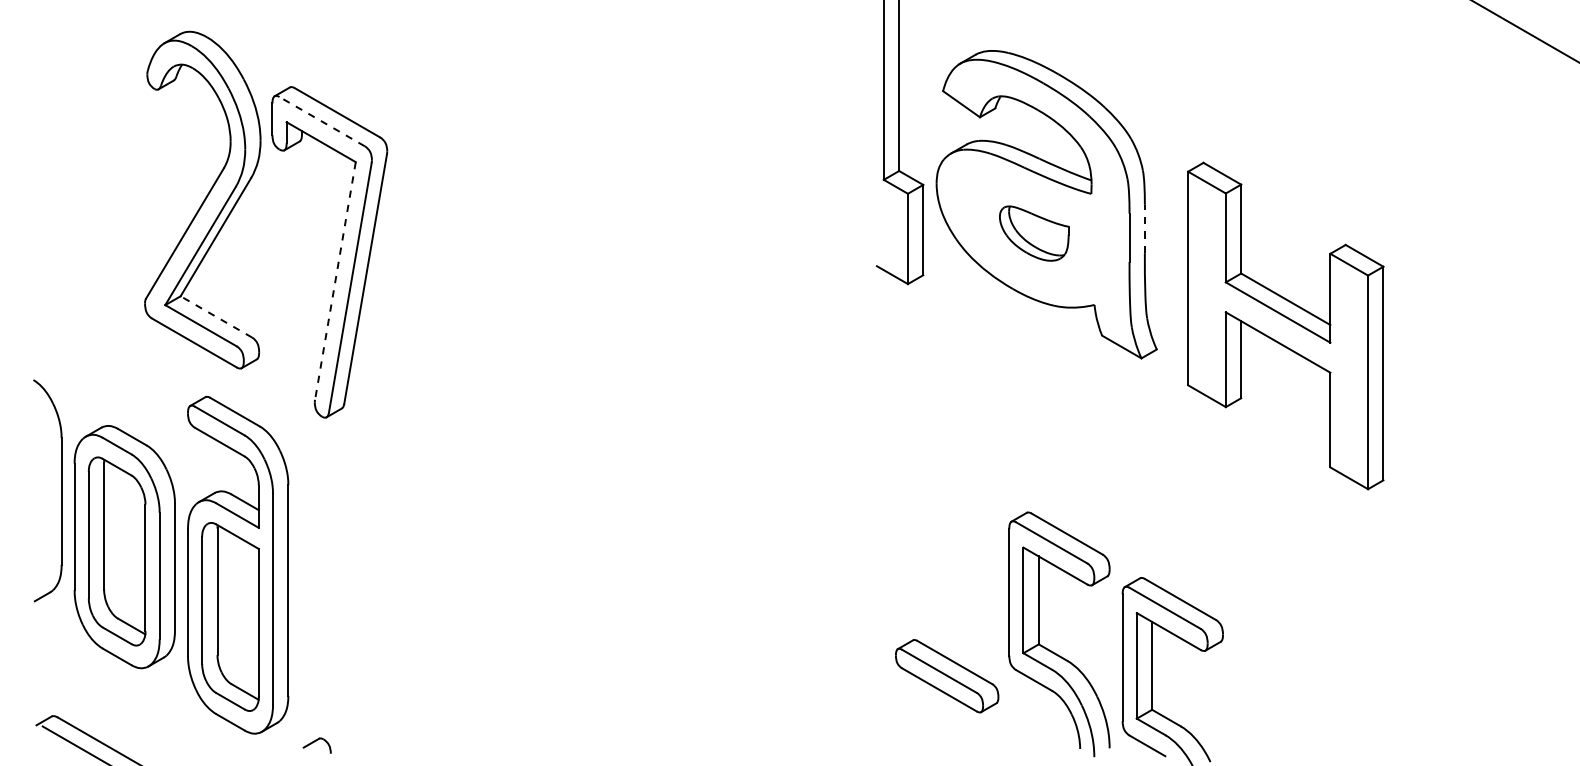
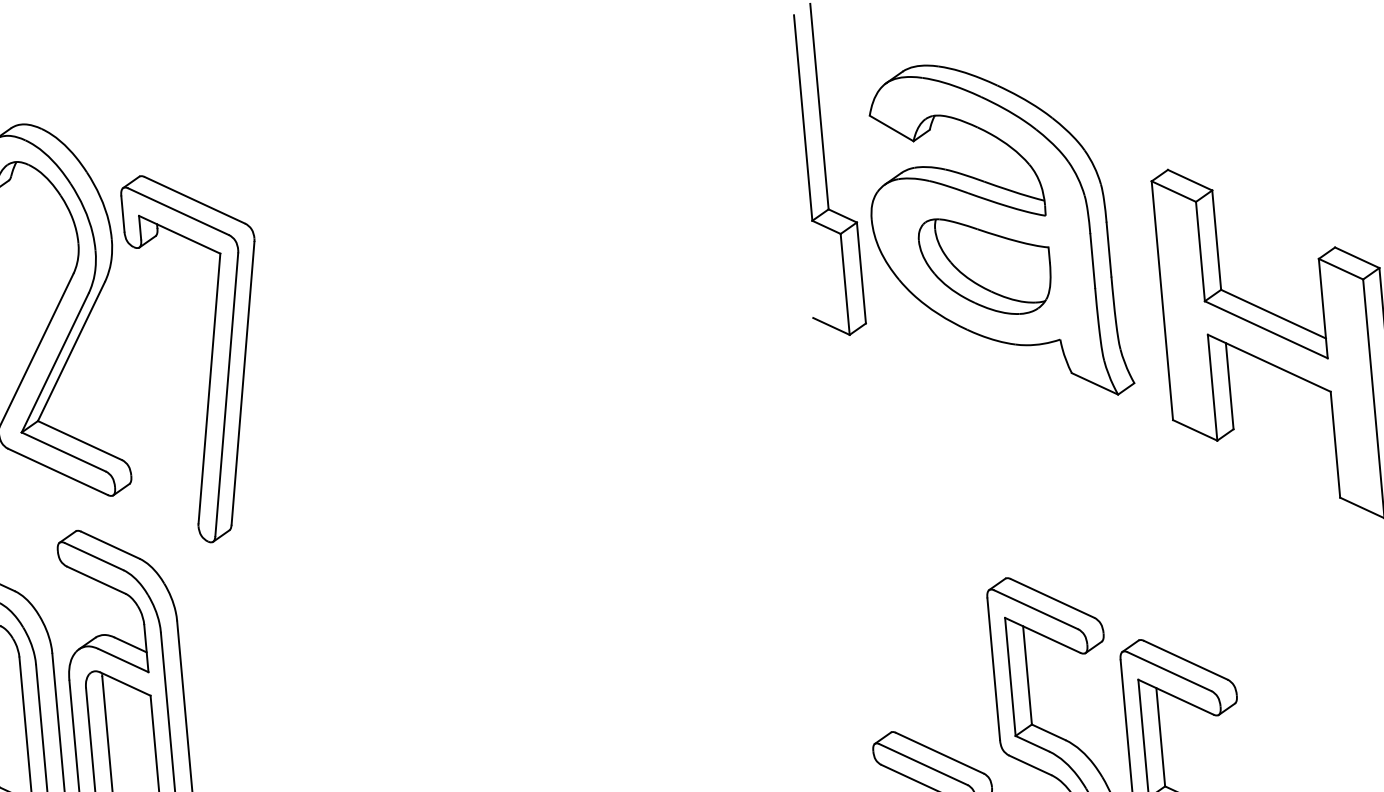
line: (321, 121) -> (177, 211), dashed -> solid
line: (1144, 228) -> (1108, 249), dashed -> solid
part: (1034, 233) -> (986, 265), size x1.67
line: (335, 280) -> (209, 387), dashed -> solid
line: (215, 316) -> (78, 440), dashed -> solid

